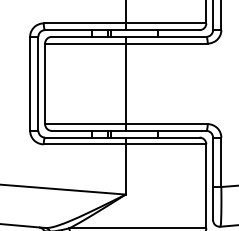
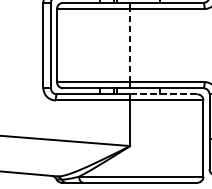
line: (125, 83) -> (130, 45), solid -> dashed
line: (162, 137) -> (163, 94), solid -> dashed

